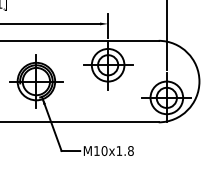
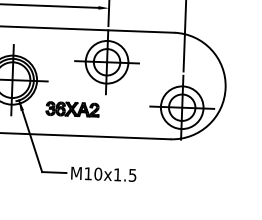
part: (82, 102) -> (71, 109), added
text: (130, 150) -> (132, 174), M10x1.8 -> M10x1.5

